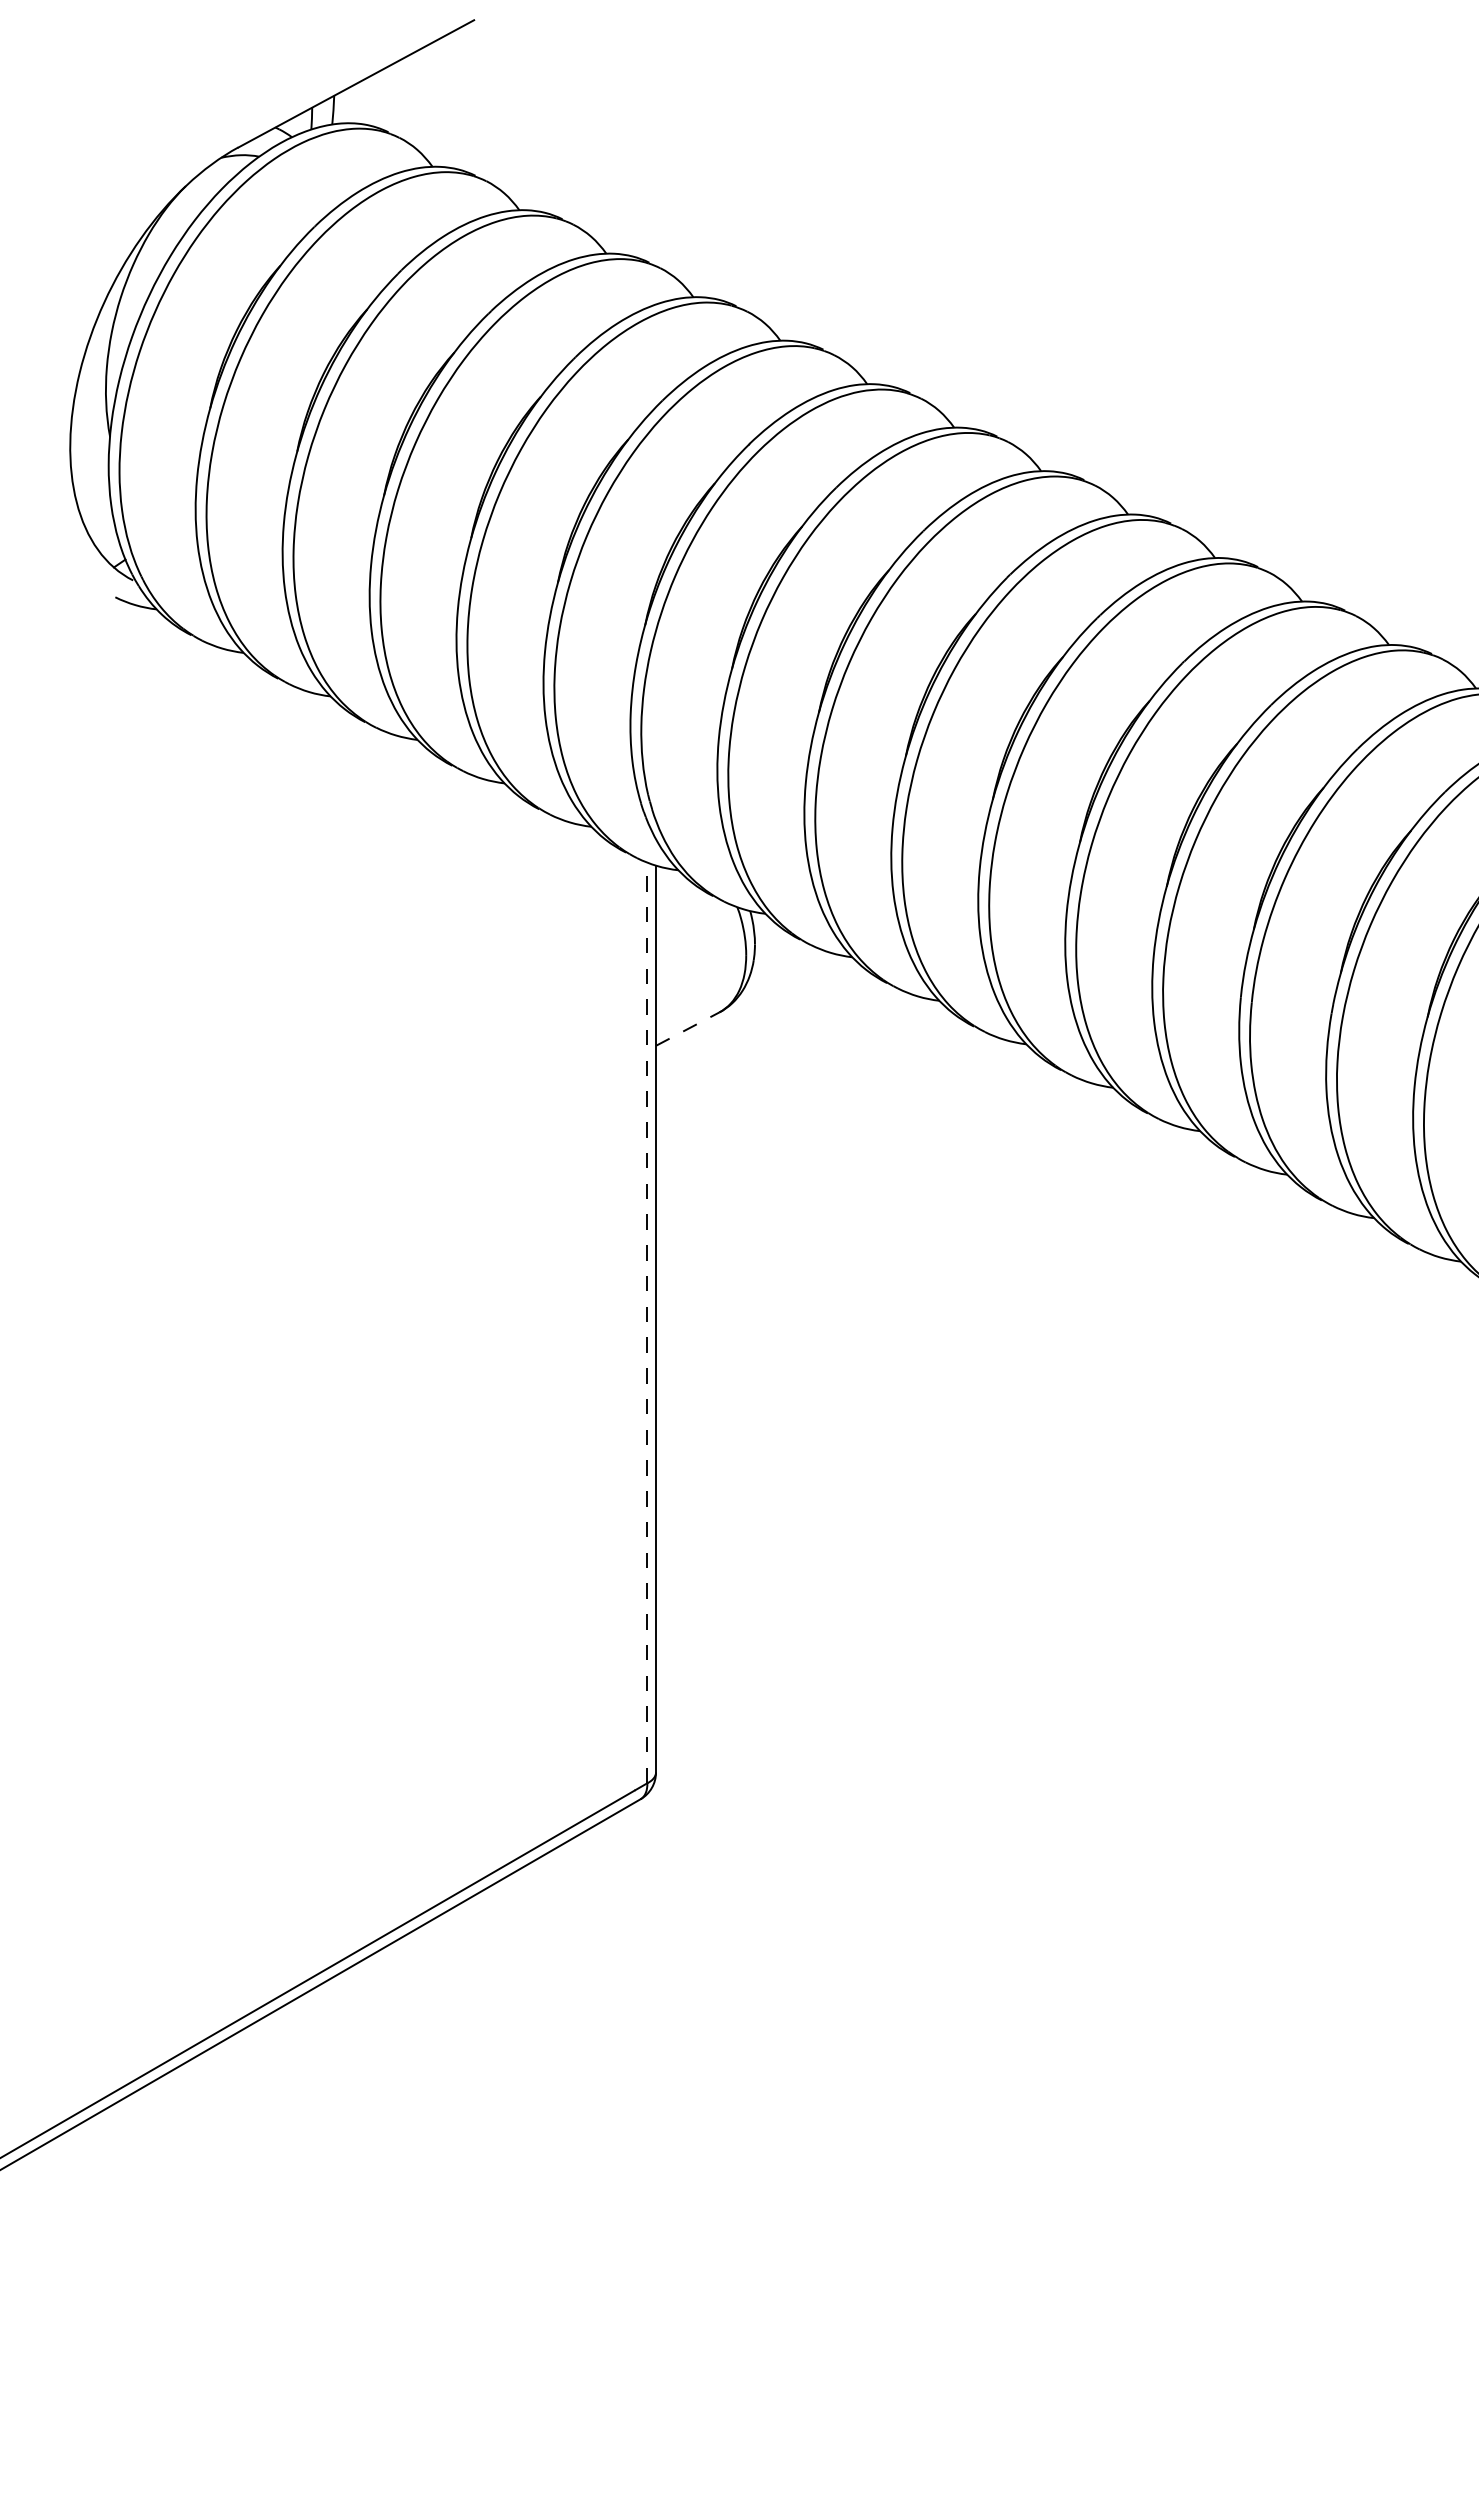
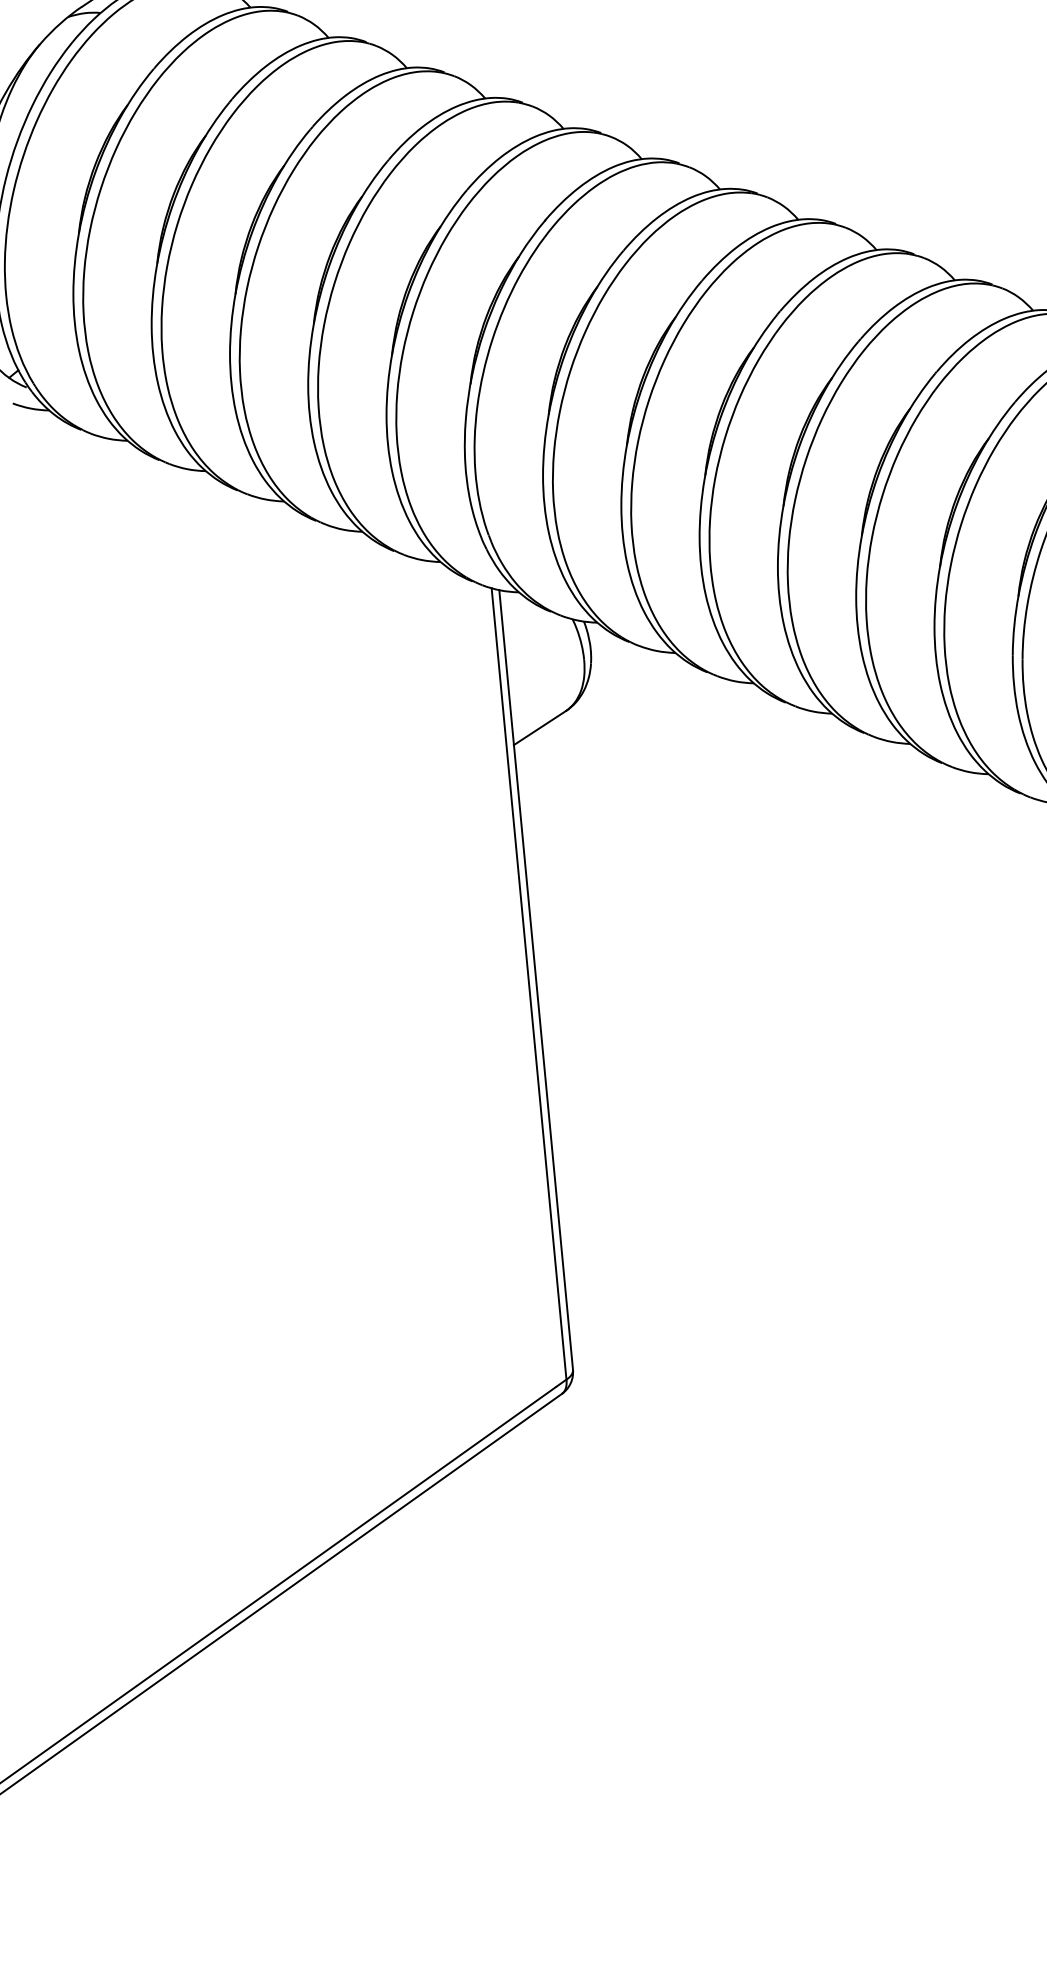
line: (687, 1029) -> (539, 728), dashed -> solid
line: (647, 1322) -> (529, 983), dashed -> solid

